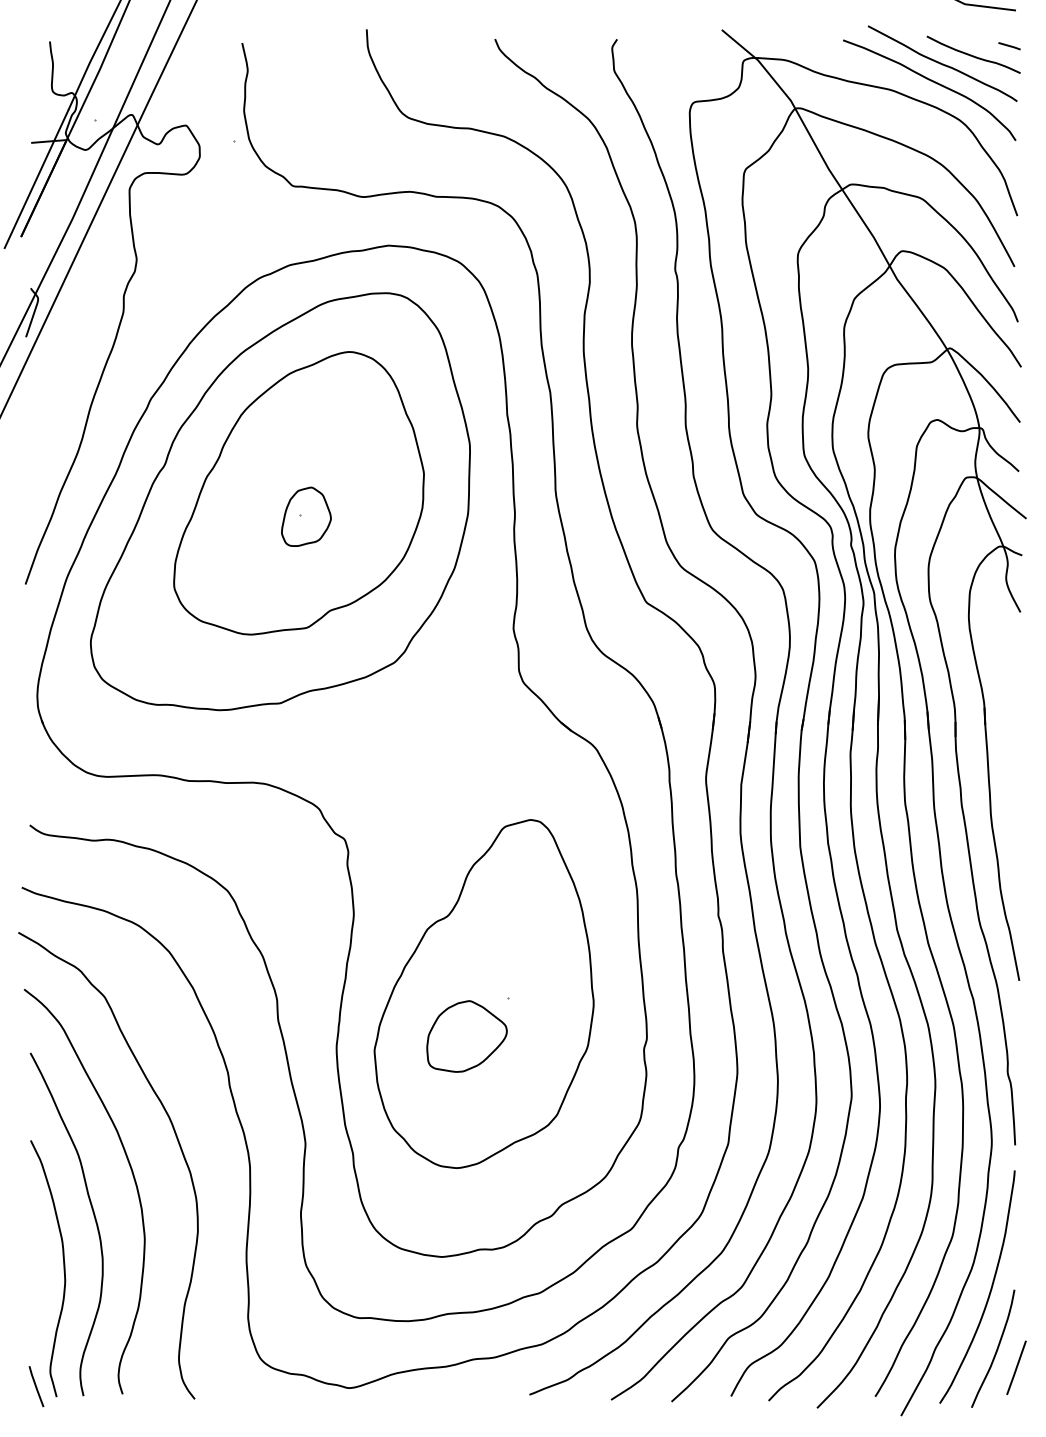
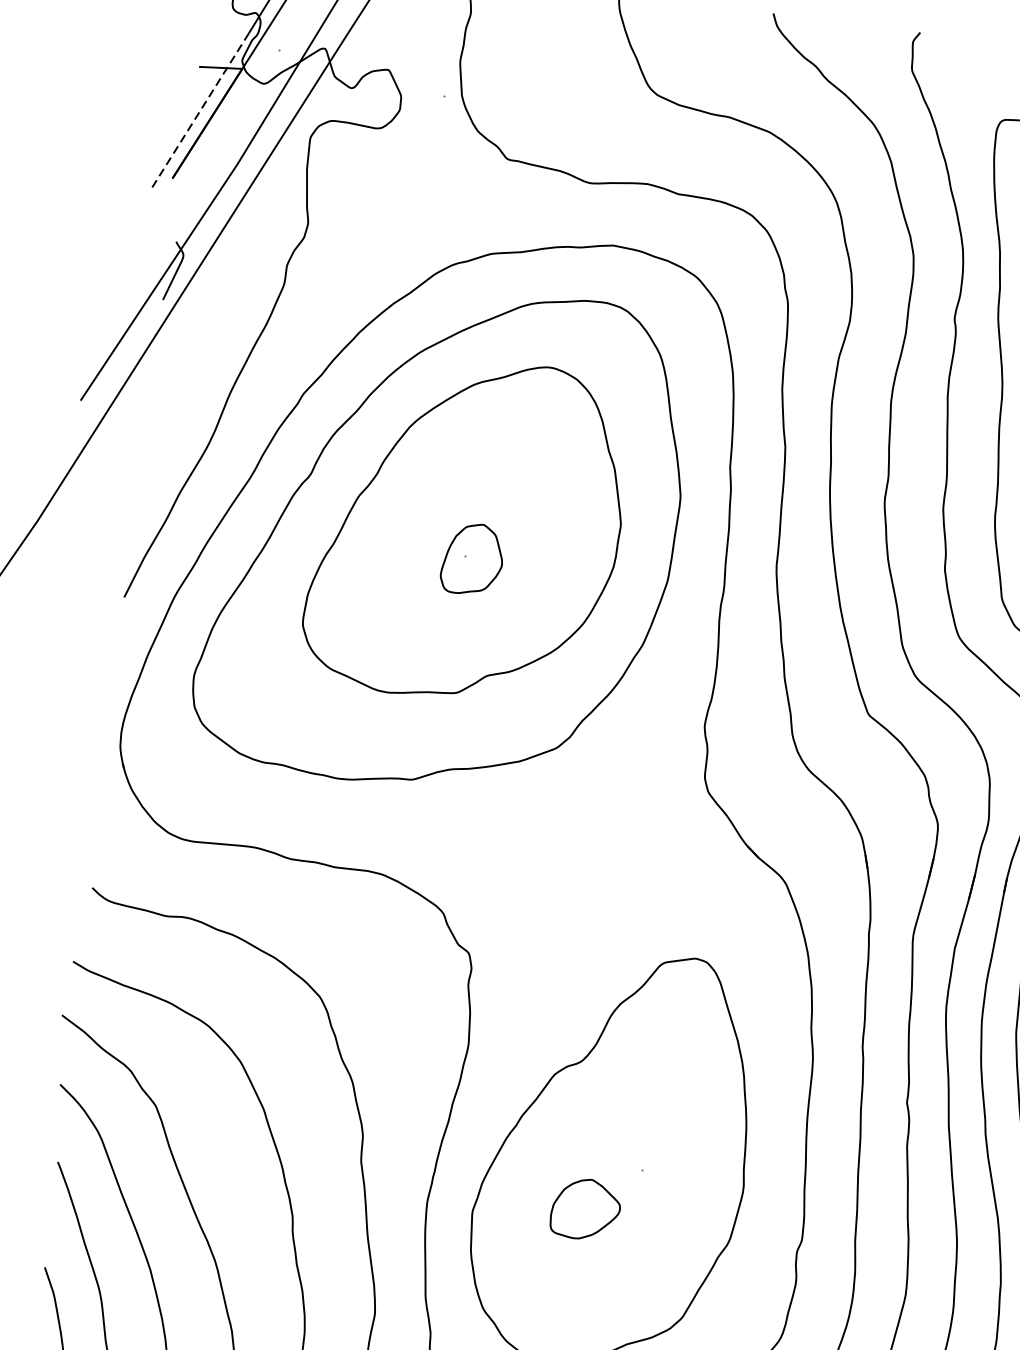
line: (36, 179) -> (199, 111), solid -> dashed
part: (466, 1036) -> (585, 1209), size x0.7

